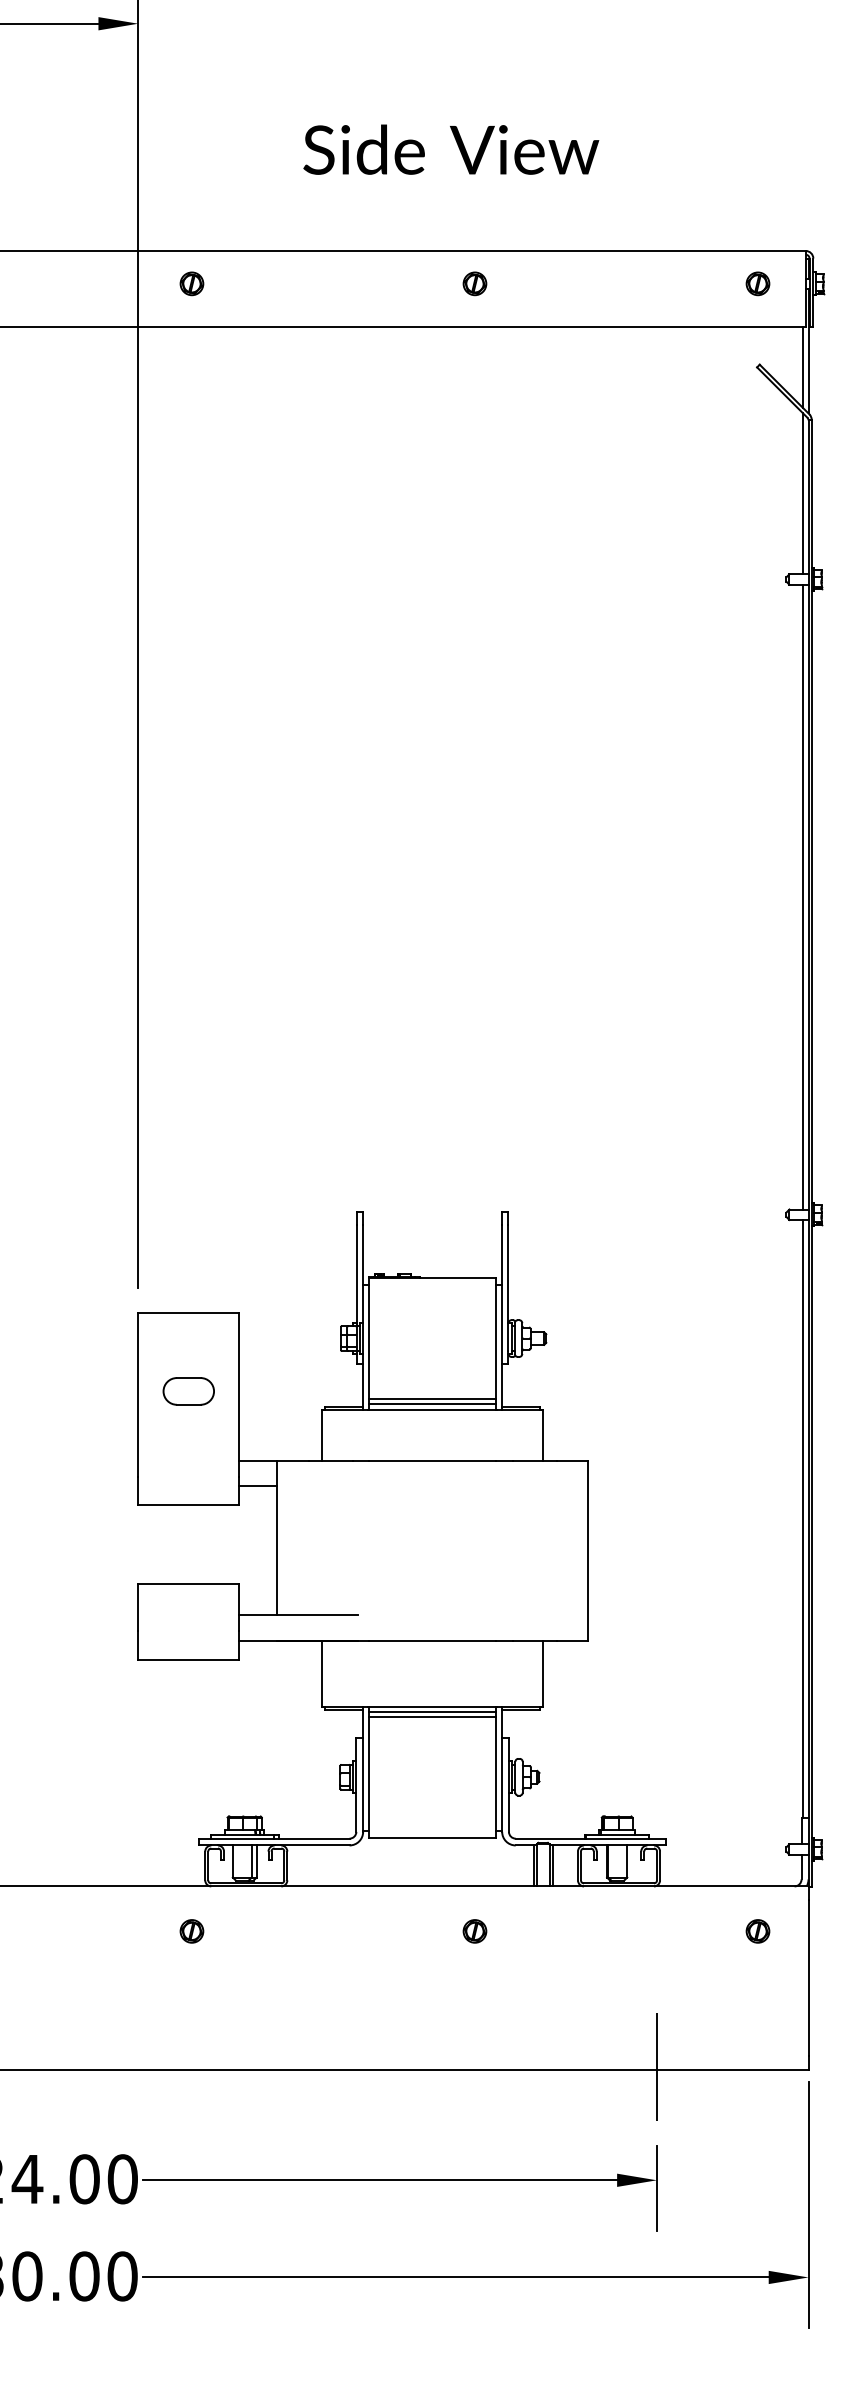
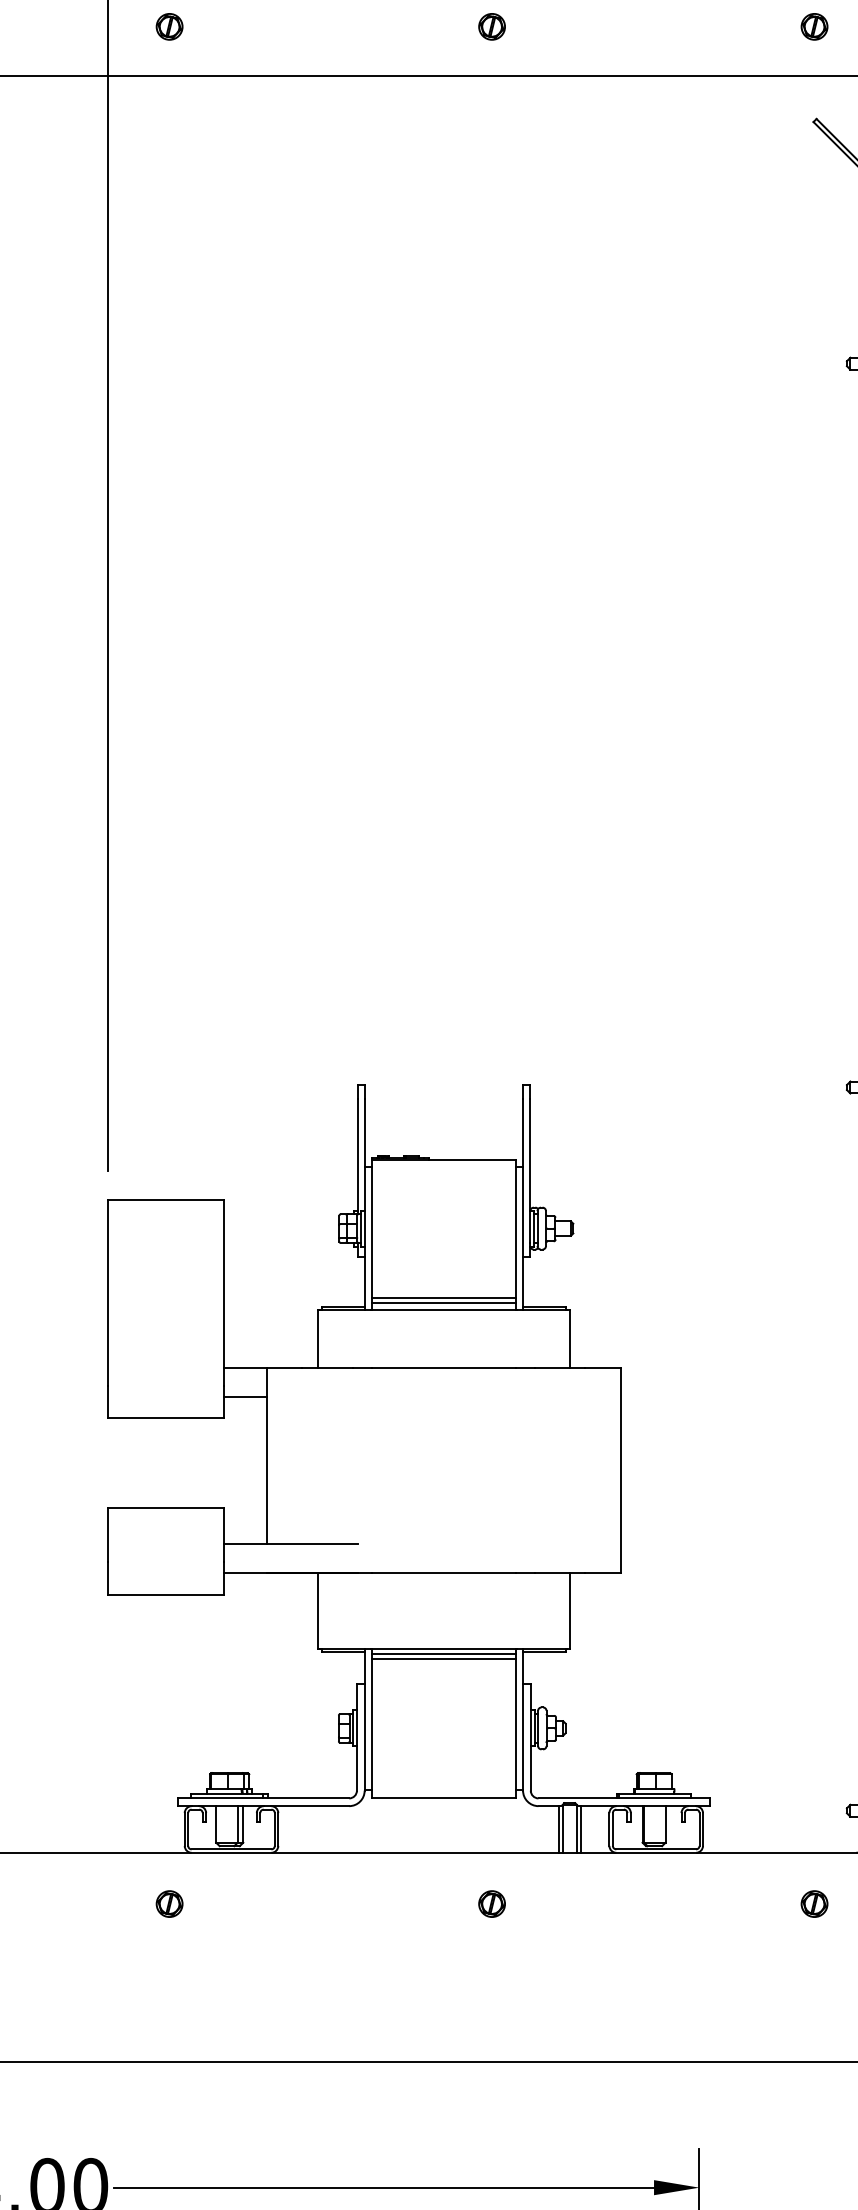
part: (188, 1391) -> (165, 1288), removed
line: (656, 2066) -> (698, 2058), removed

